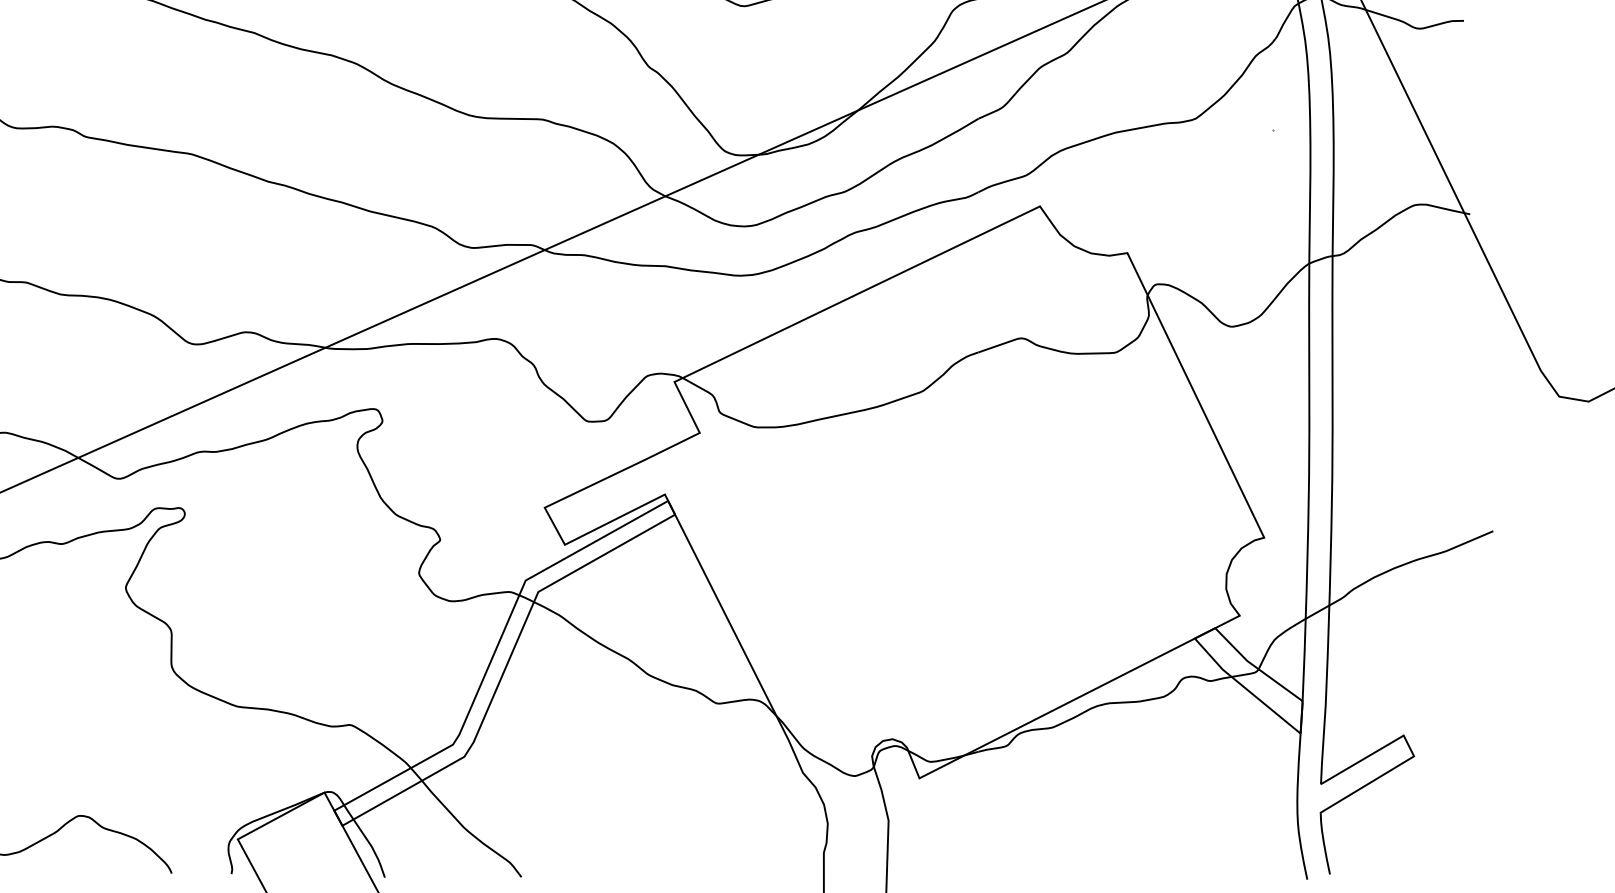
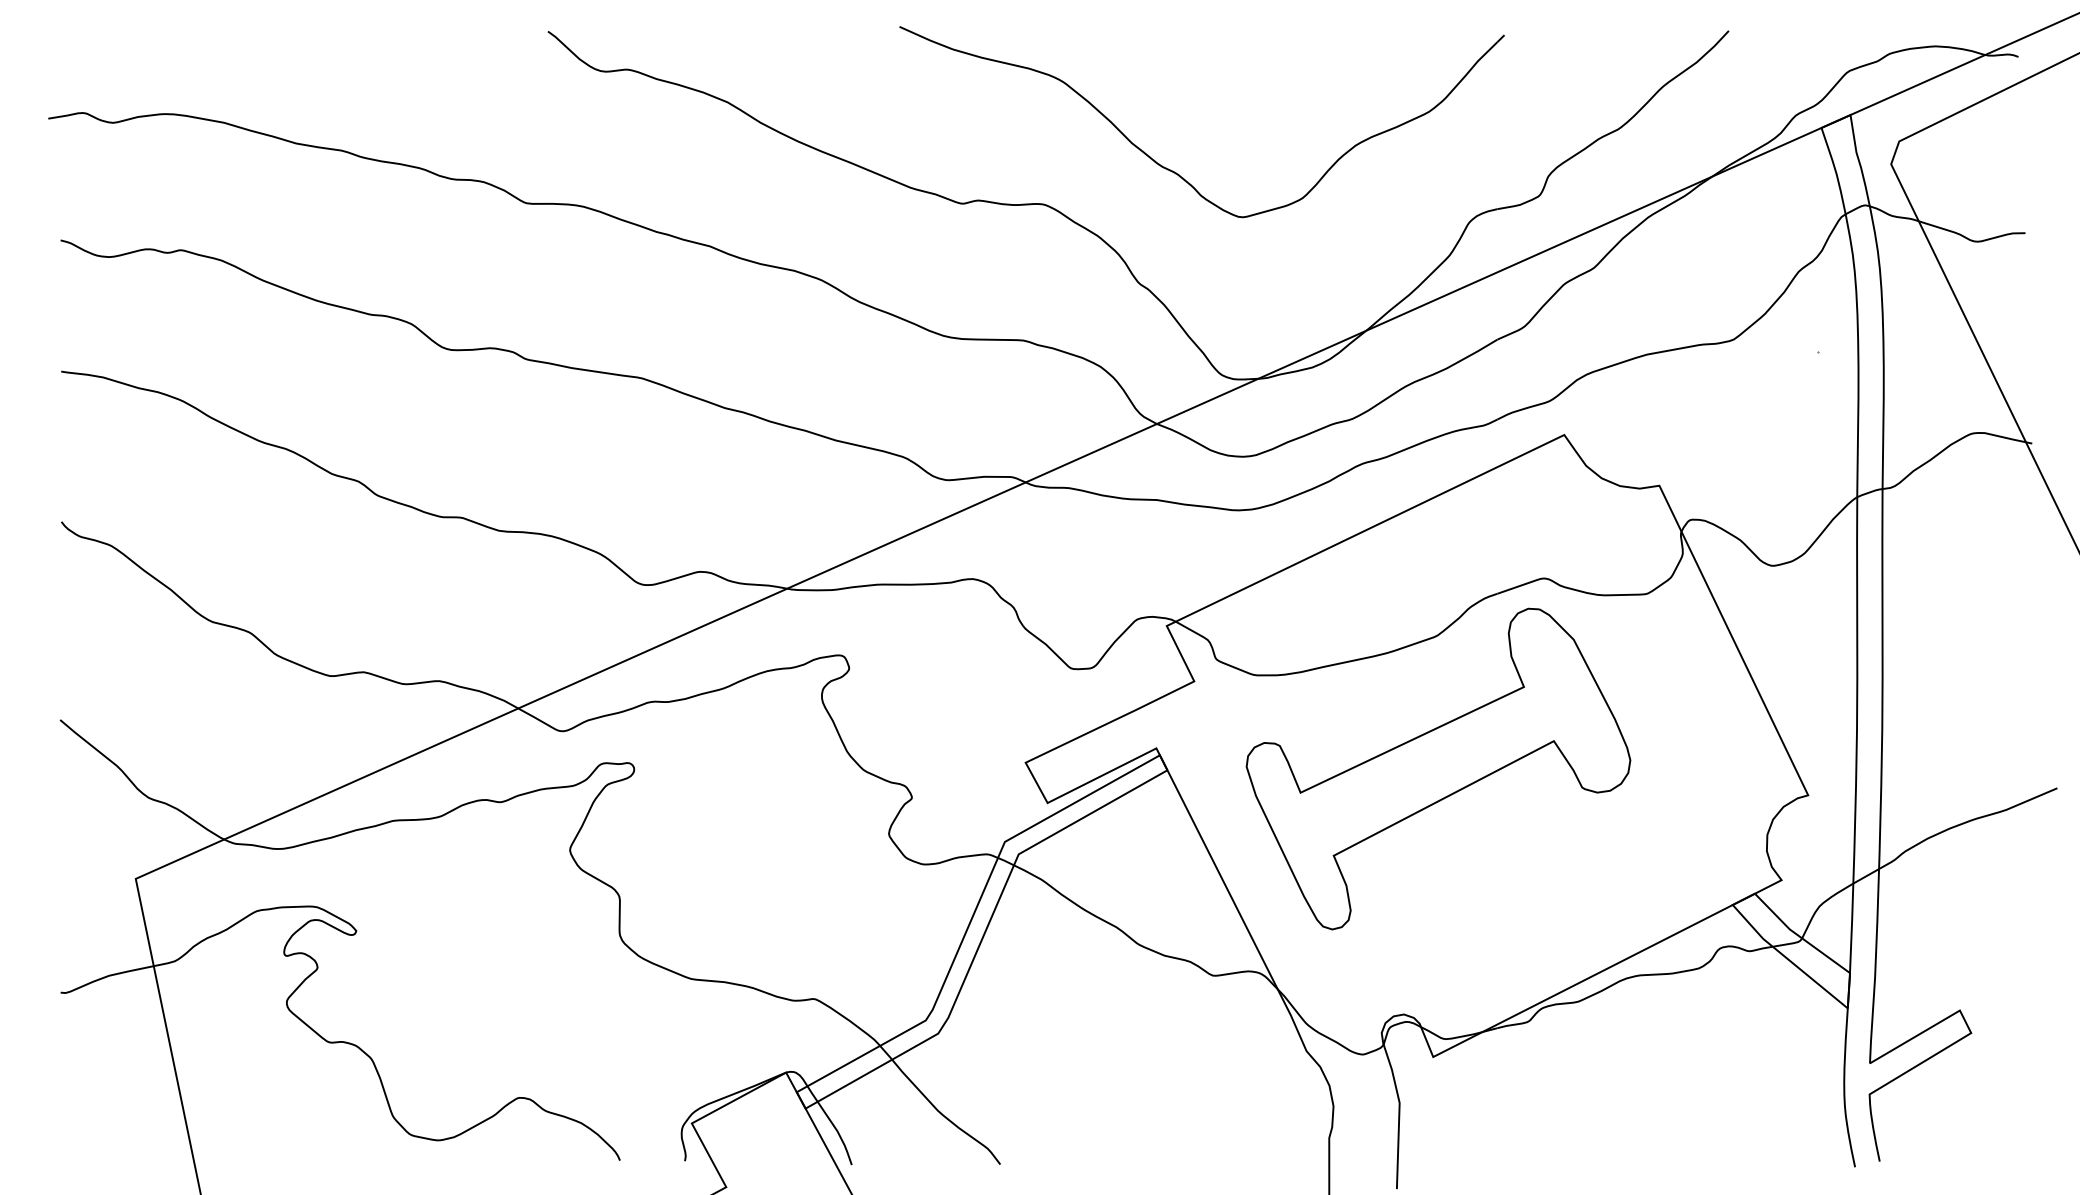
part: (924, 513) -> (1438, 768), added

